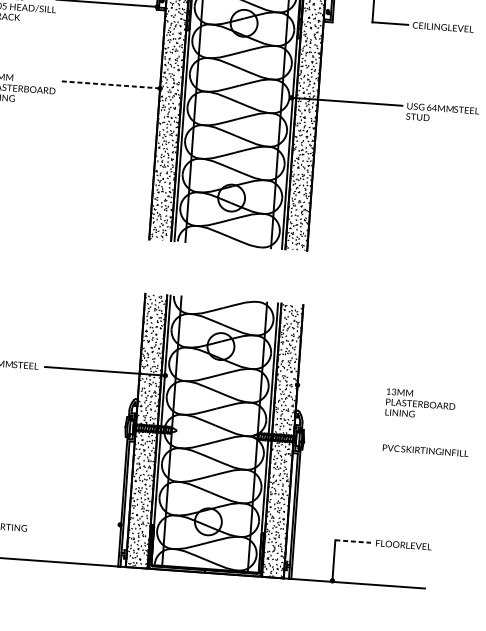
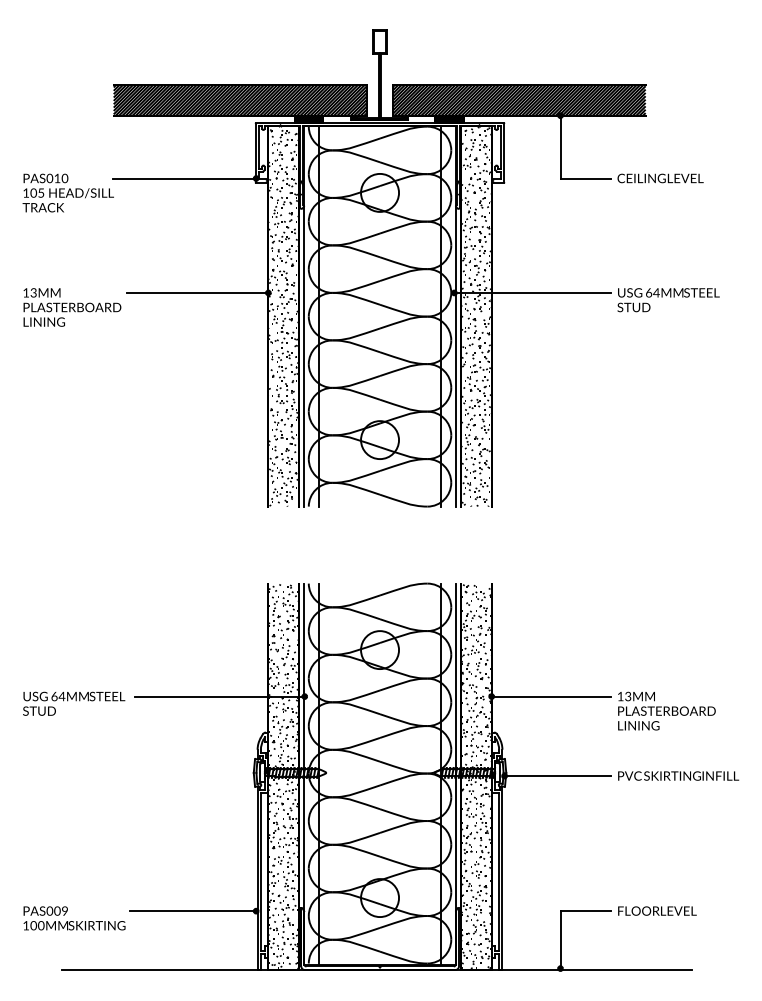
line: (110, 84) -> (197, 292), dashed -> solid
line: (339, 388) -> (551, 696), added
line: (340, 444) -> (557, 776), added
line: (75, 521) -> (193, 911), added
line: (353, 541) -> (586, 911), dashed -> solid

